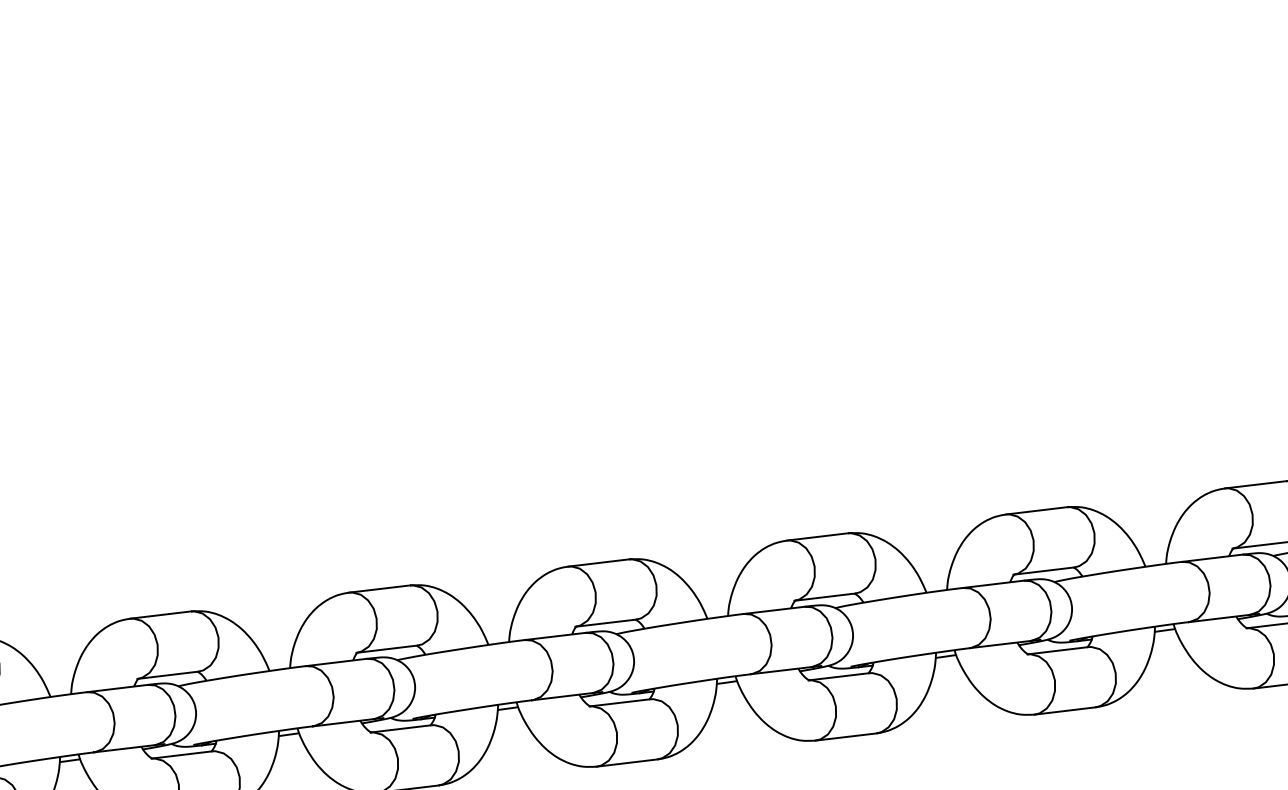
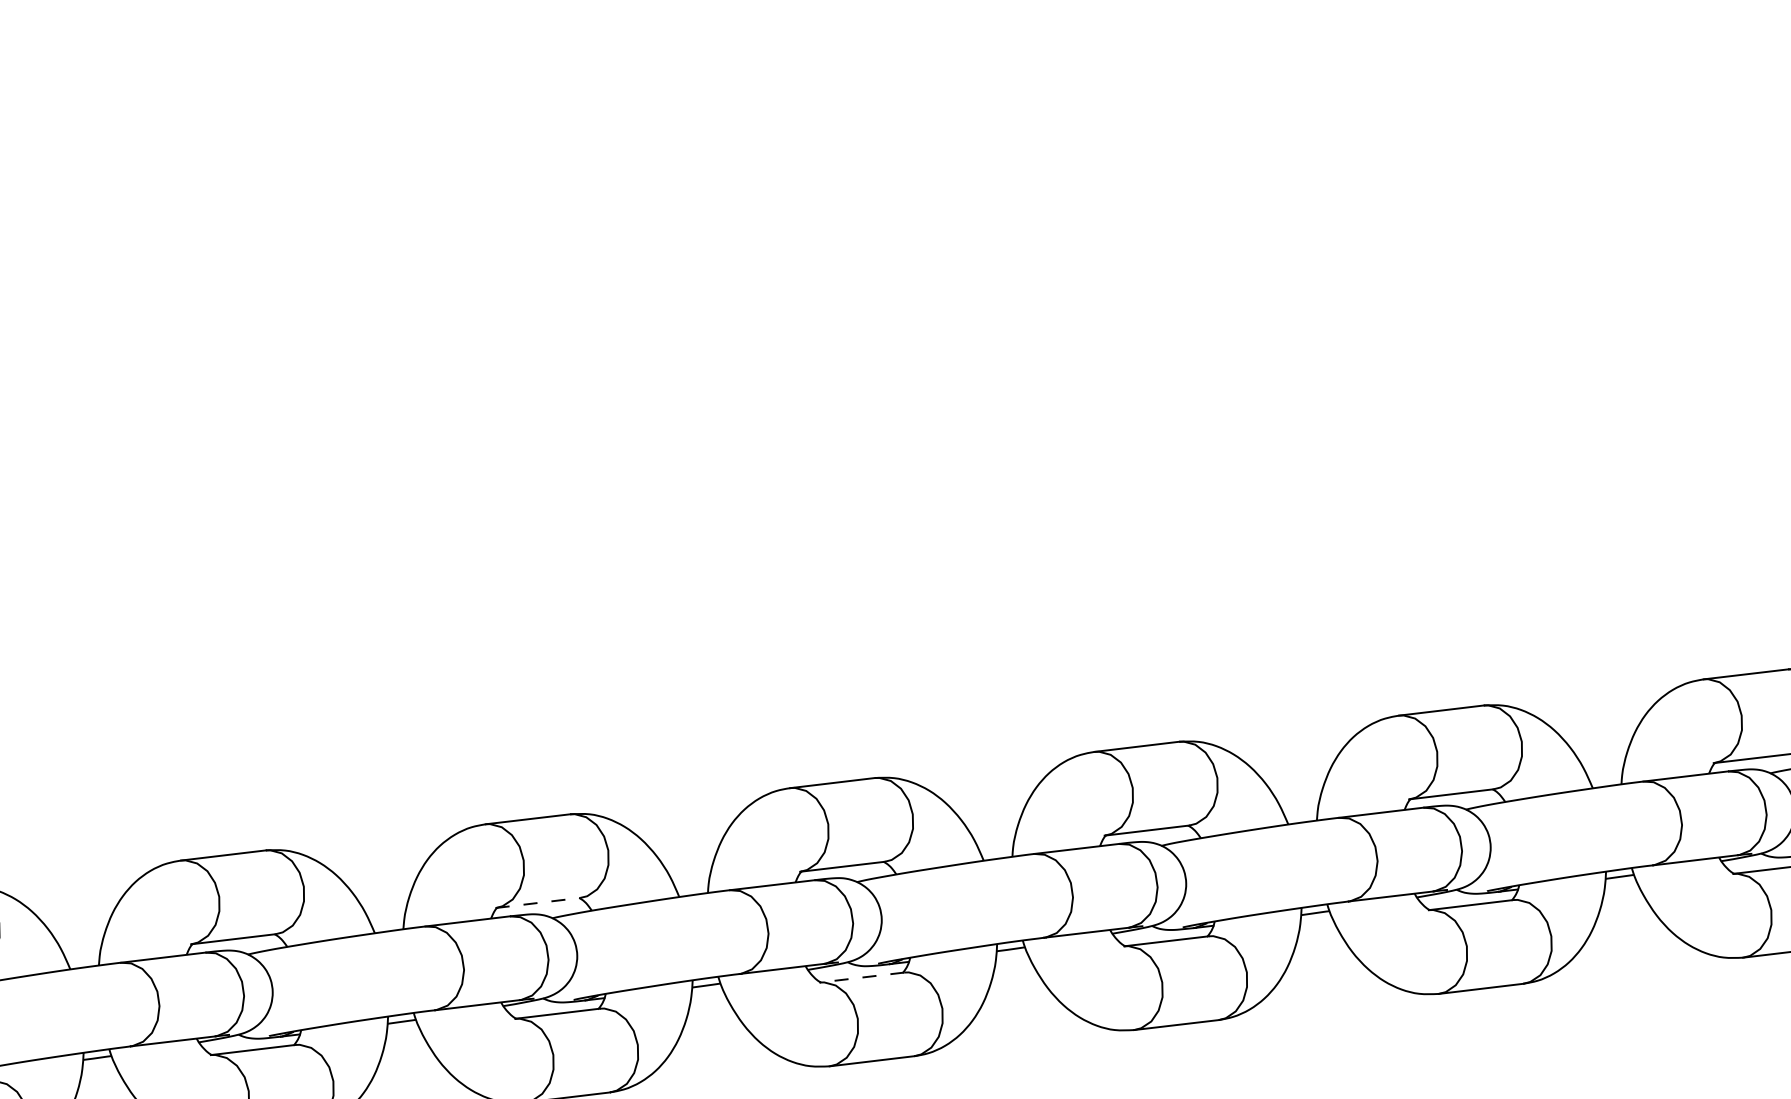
line: (386, 648) -> (537, 902), solid -> dashed
line: (620, 702) -> (862, 977), solid -> dashed

